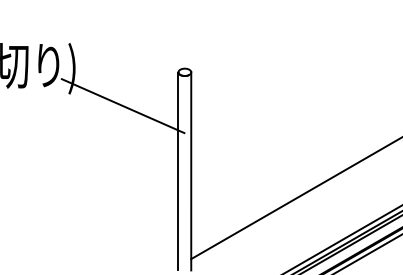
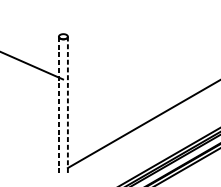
line: (178, 171) -> (58, 106), solid -> dashed
line: (191, 171) -> (68, 106), solid -> dashed

